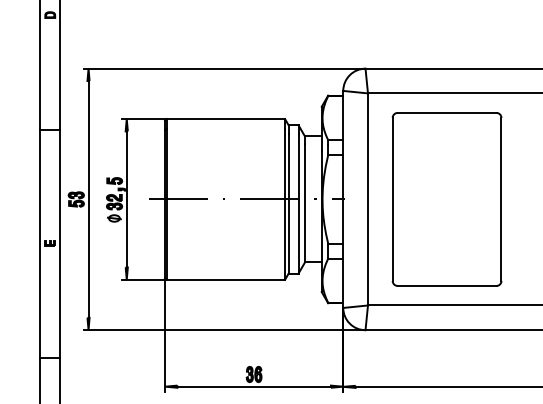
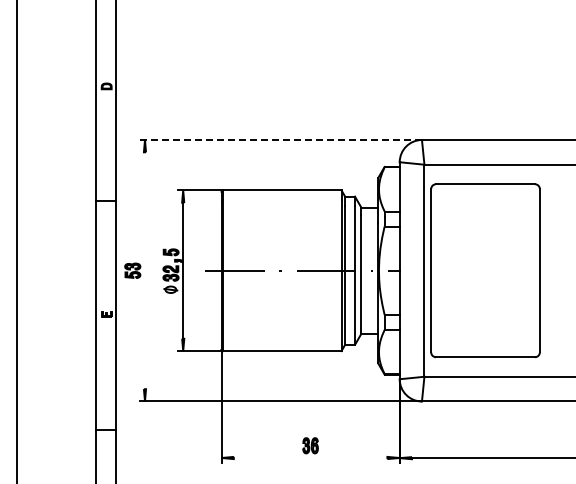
line: (225, 69) -> (281, 140), solid -> dashed
line: (89, 199) -> (145, 270), removed
part: (447, 199) -> (485, 270), moved
line: (254, 386) -> (310, 457), removed

